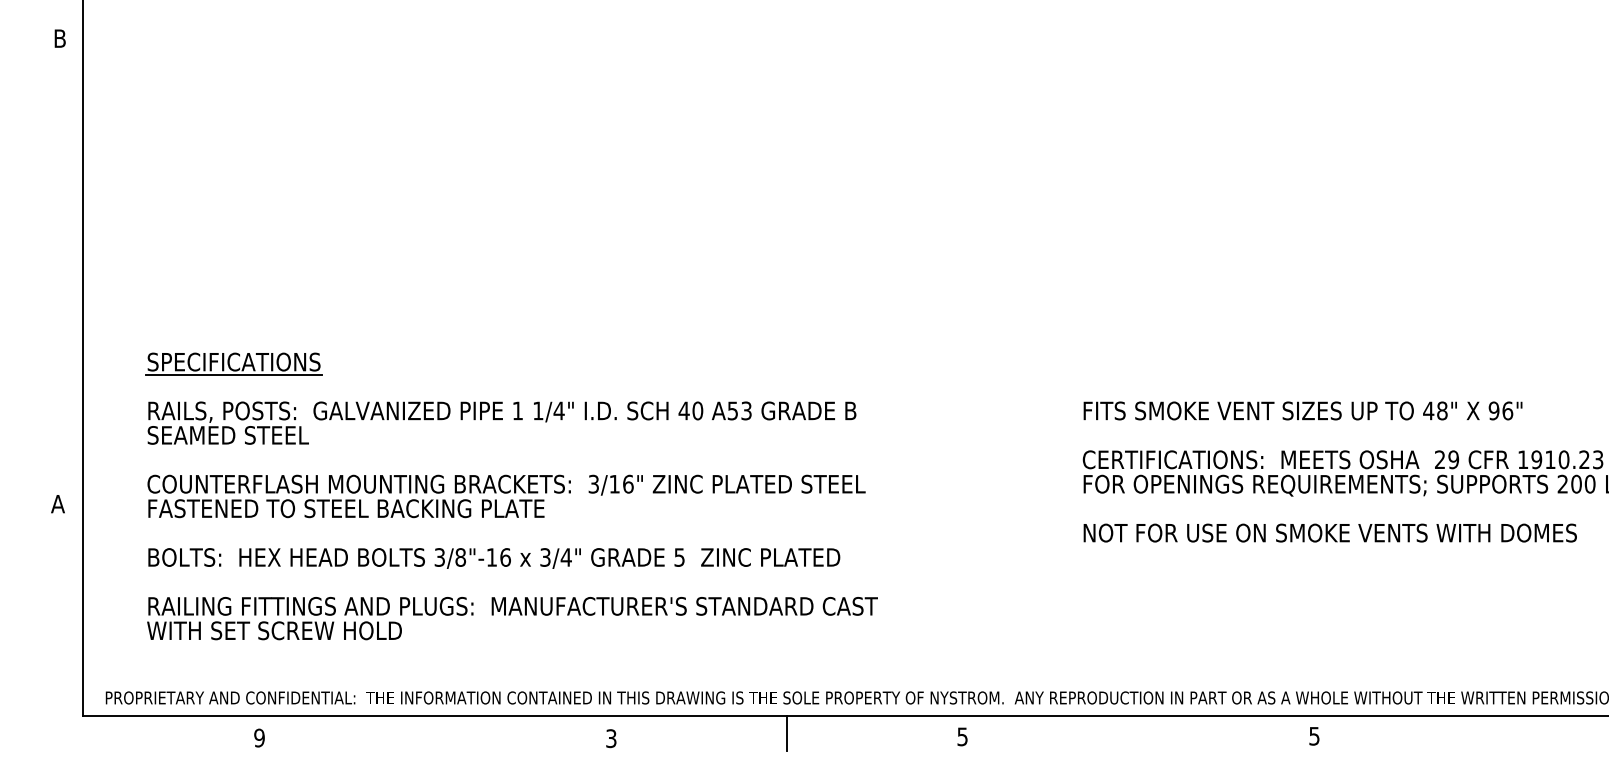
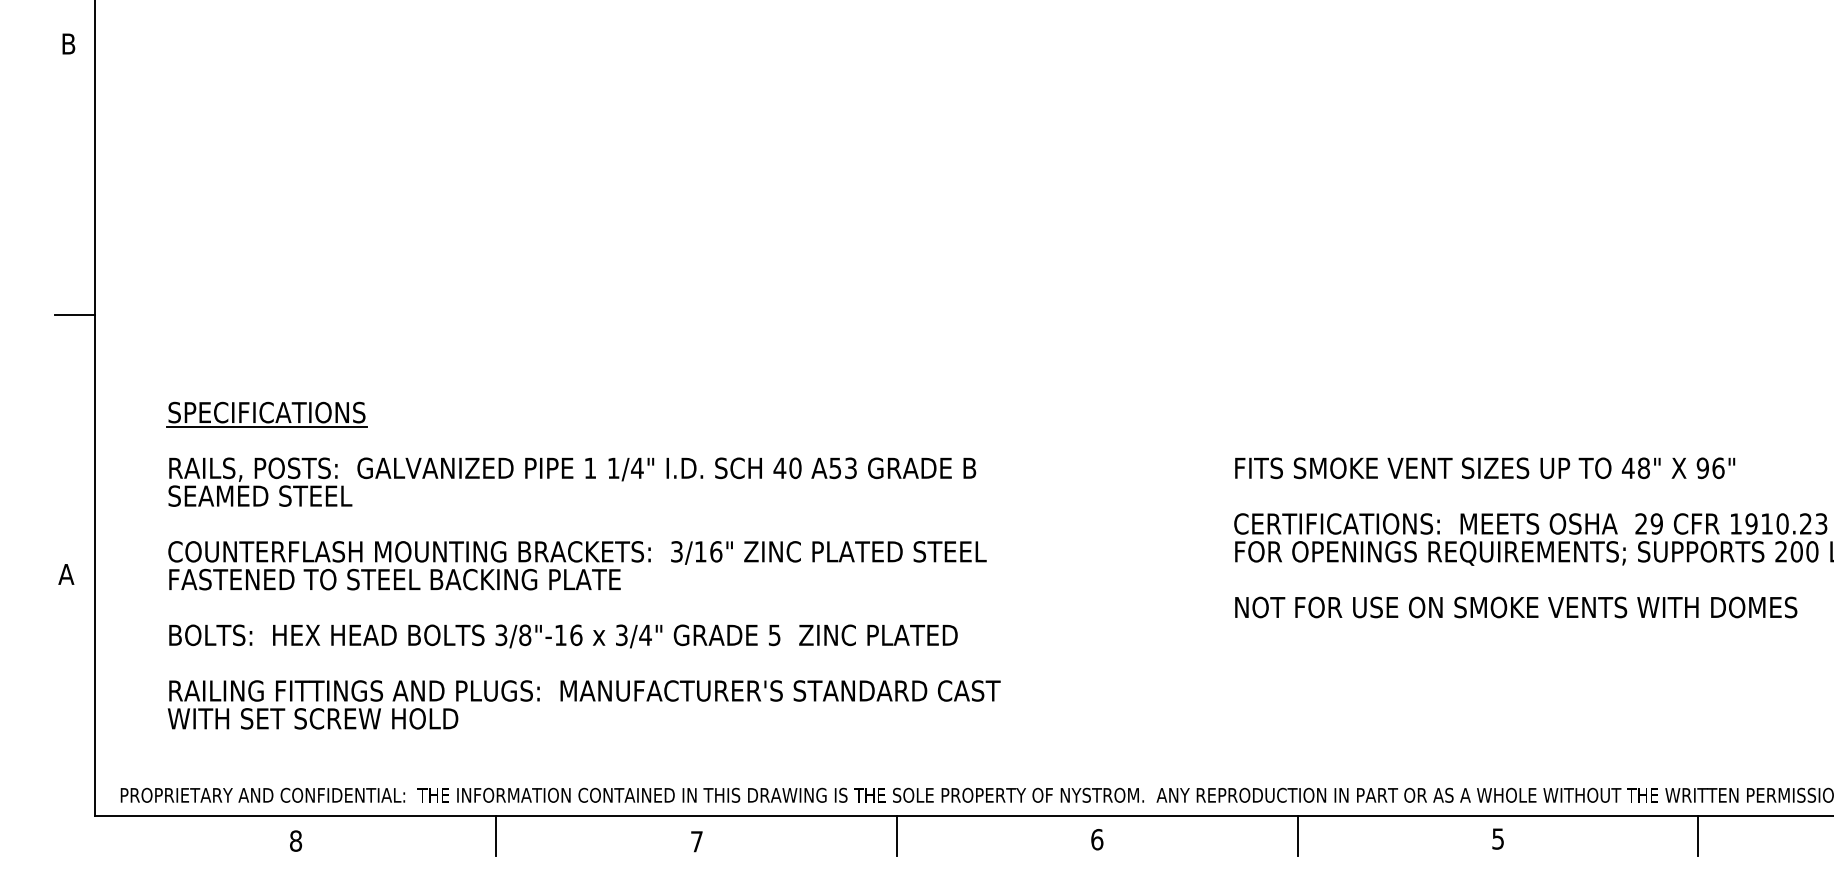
line: (66, 275) -> (75, 314), added
line: (434, 733) -> (495, 835), added
line: (1138, 733) -> (1297, 835), added
line: (1490, 733) -> (1698, 835), added
text: (962, 736) -> (1097, 839), 5 -> 6
text: (259, 737) -> (295, 840), 9 -> 8
text: (611, 738) -> (696, 841), 3 -> 7

